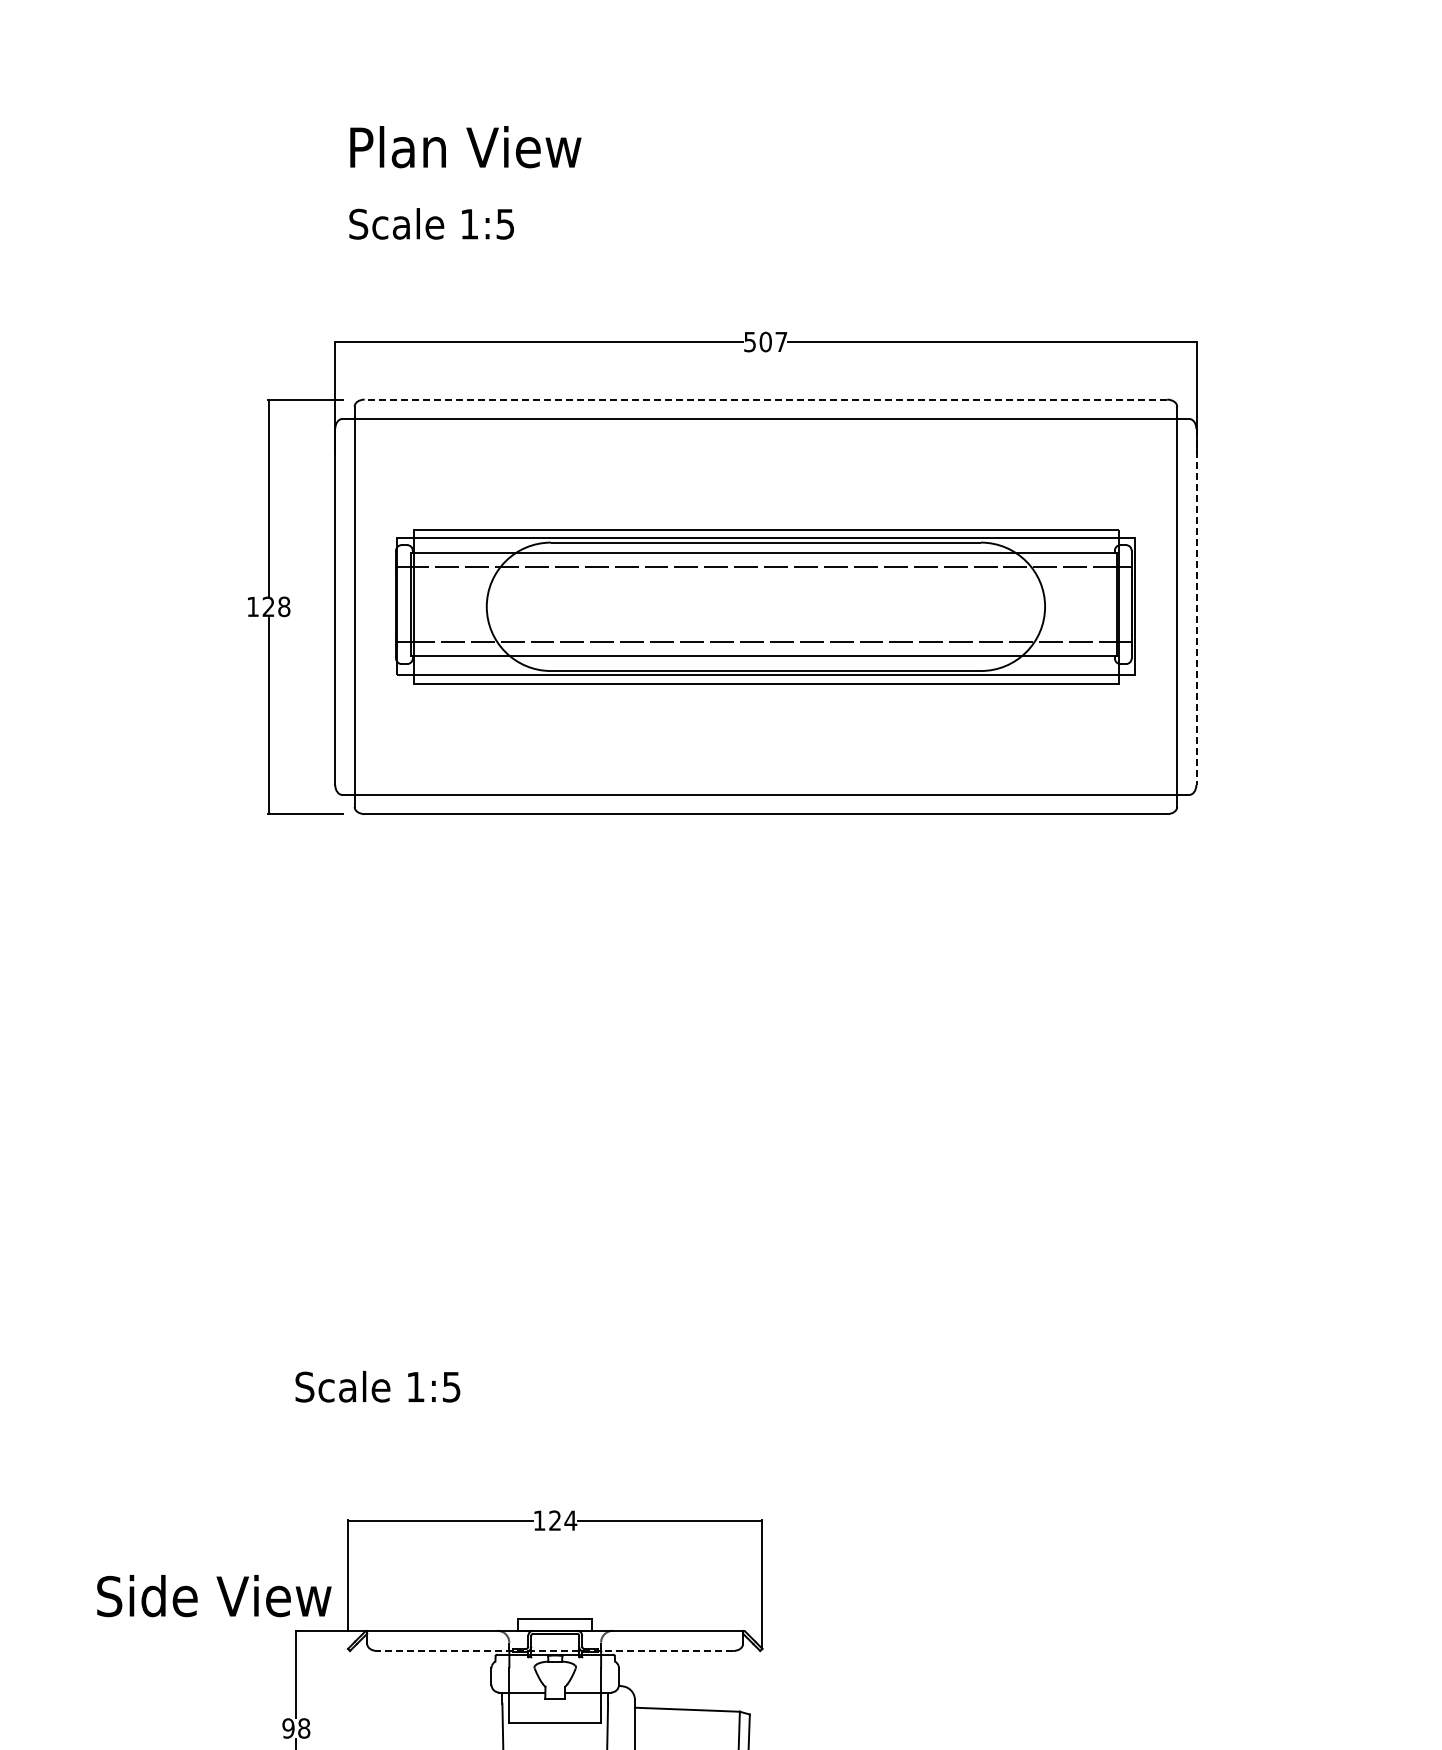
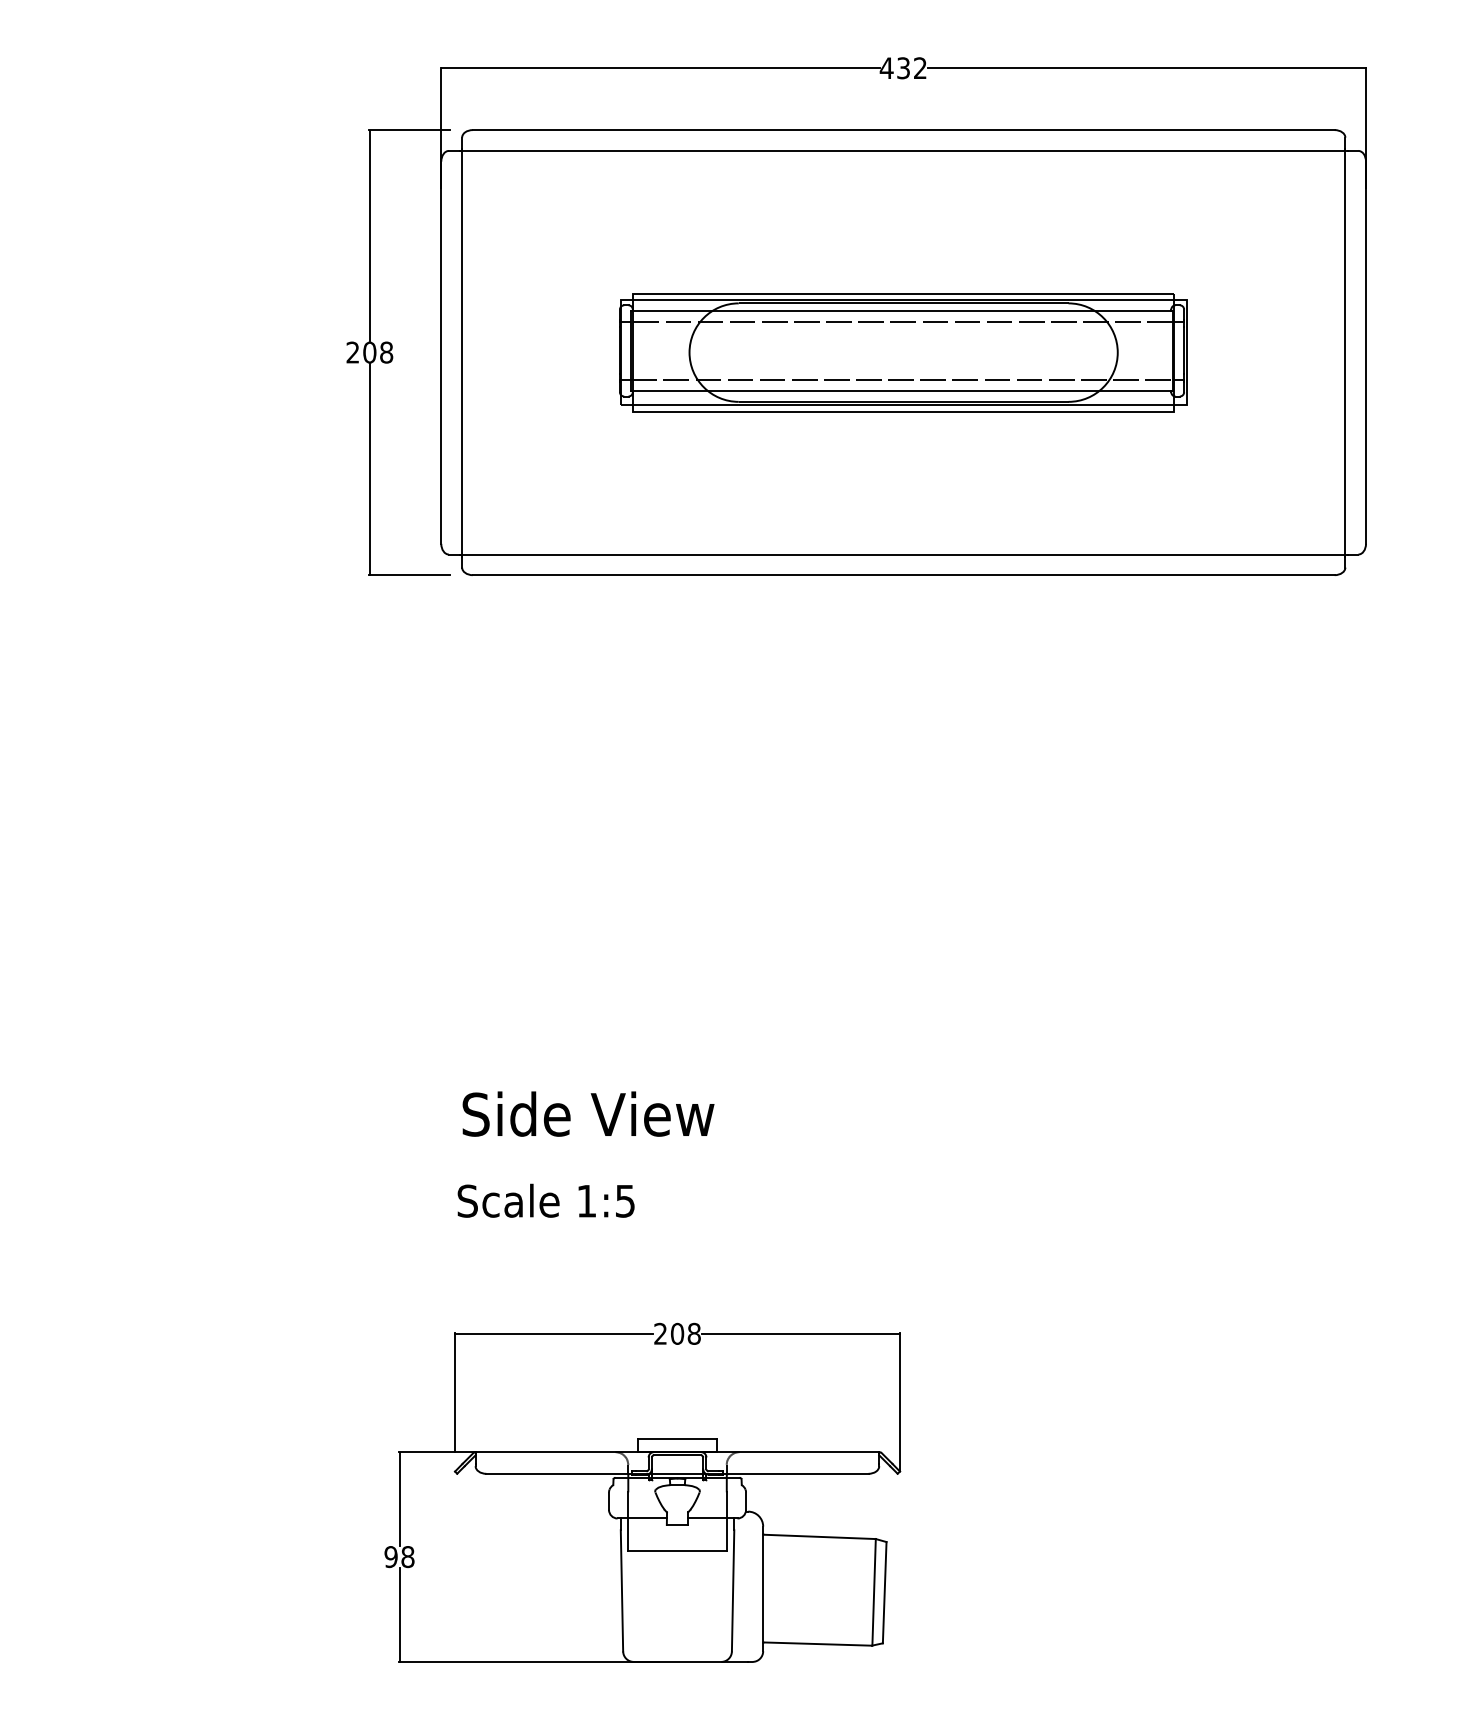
text: (765, 341) -> (903, 67), 507 -> 432
line: (765, 399) -> (903, 129), dashed -> solid
text: (260, 606) -> (361, 352), 128 -> 208
part: (765, 606) -> (903, 352), size x0.71
line: (1196, 606) -> (1366, 352), dashed -> solid
text: (377, 1386) -> (545, 1200), moved
text: (555, 1520) -> (677, 1333), 124 -> 208
text: (214, 1596) -> (588, 1114), moved
line: (555, 1650) -> (677, 1473), dashed -> solid

